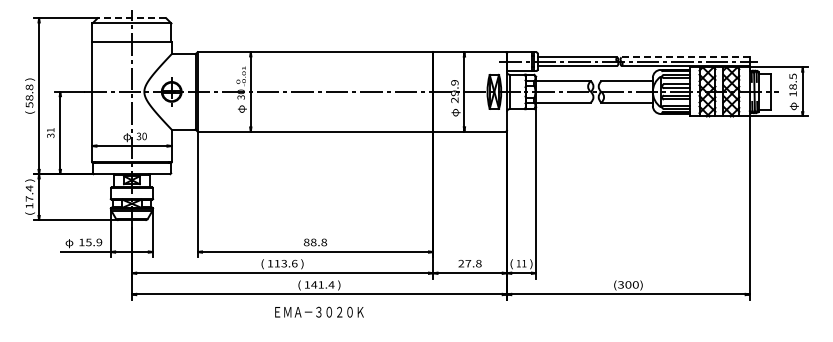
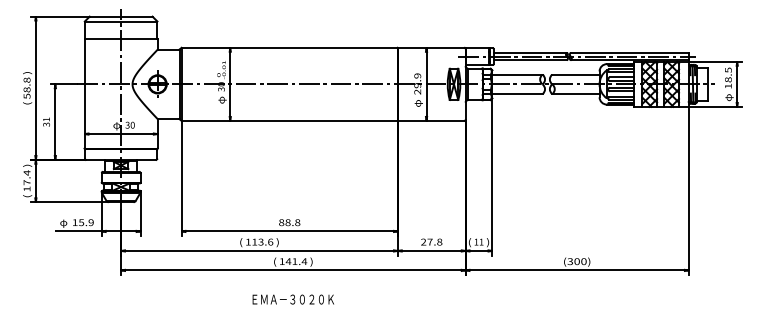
line: (131, 18) -> (120, 16), dashed -> solid
line: (686, 57) -> (630, 52), dashed -> solid
text: (319, 311) -> (293, 298), moved

